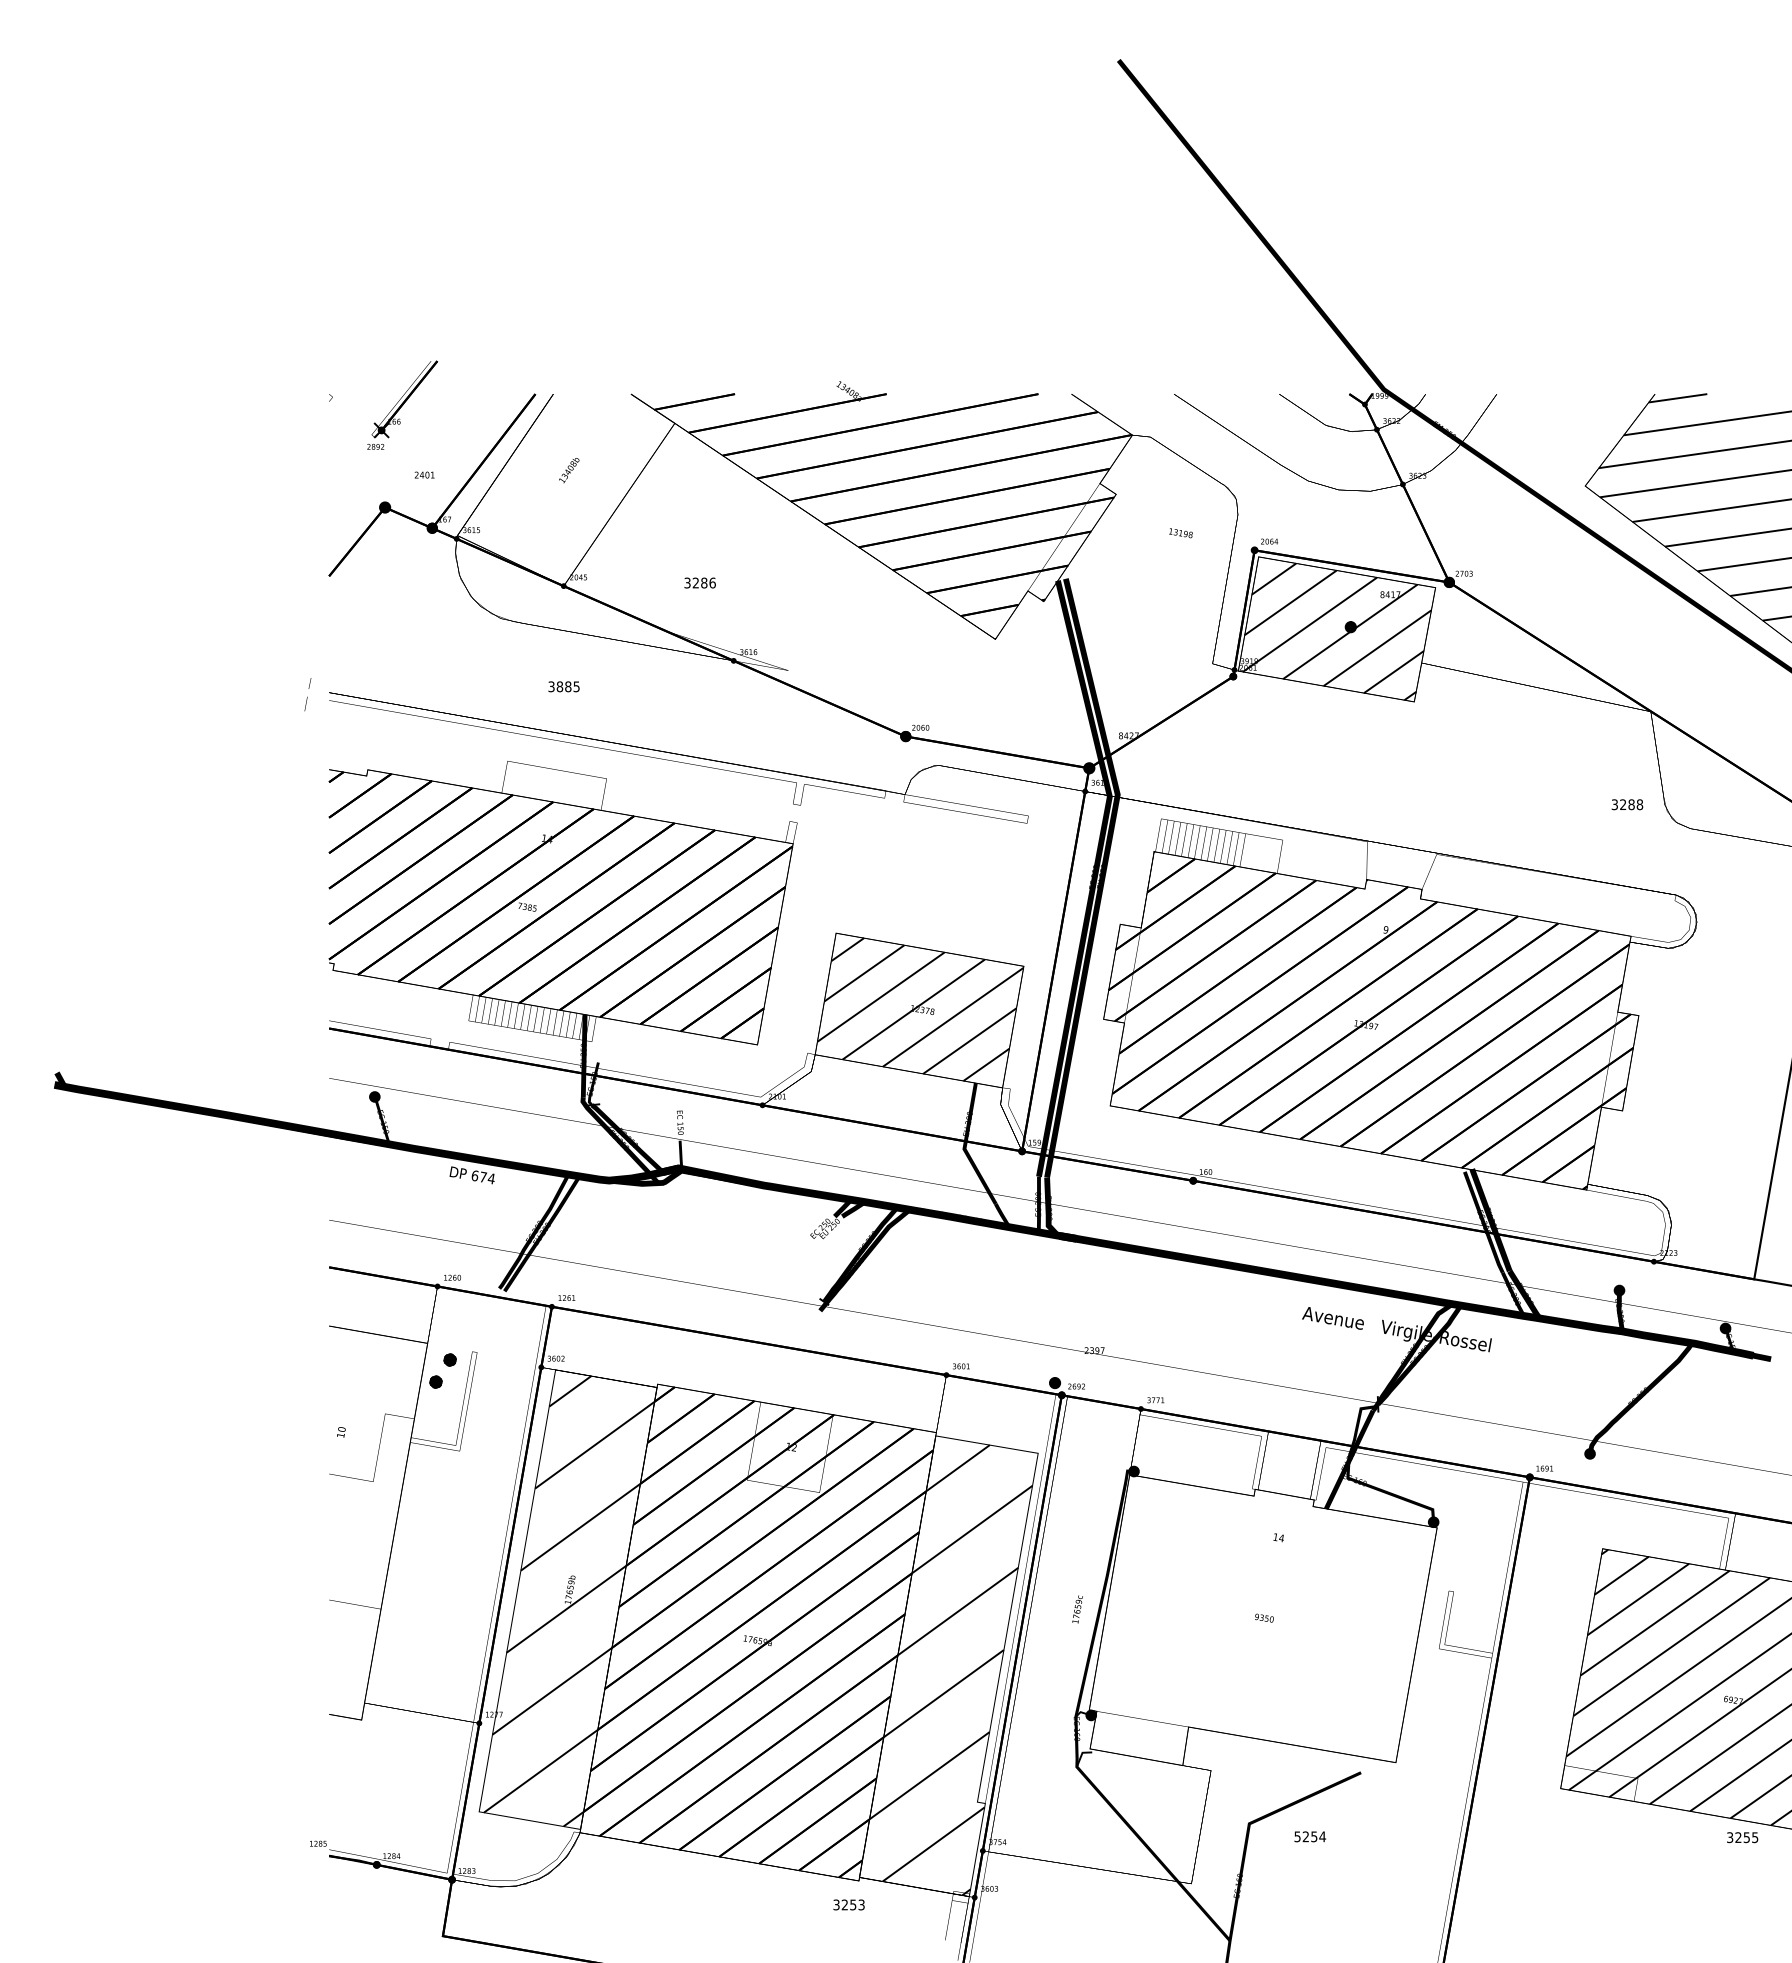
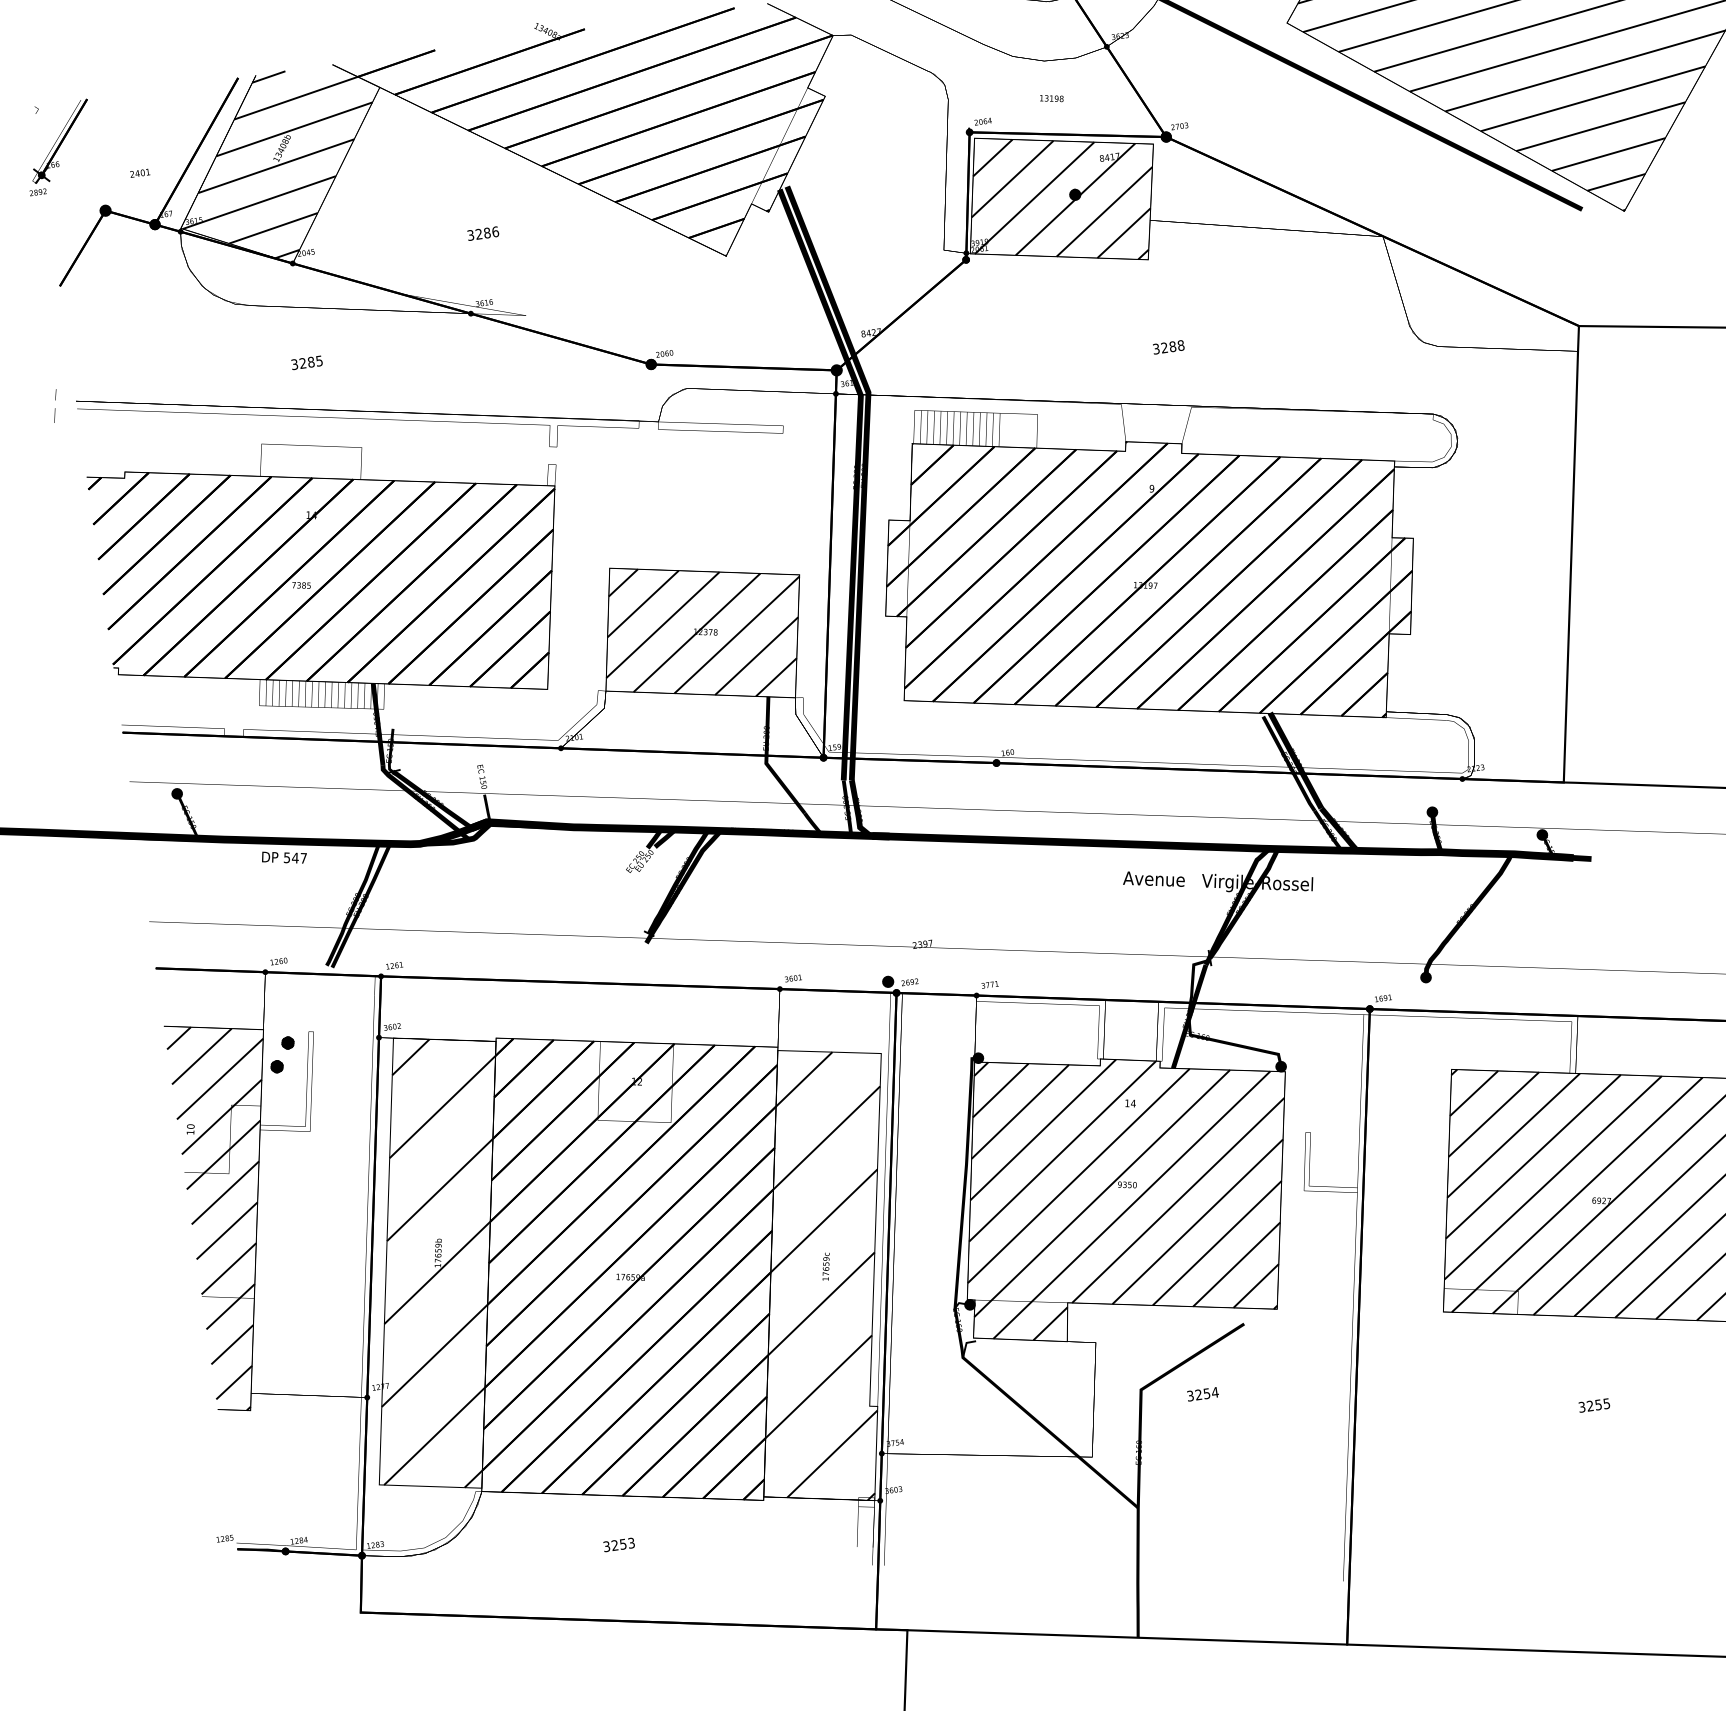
part: (402, 404) -> (58, 146), moved
hatch: (562, 486) -> (277, 165), added
text: (1180, 533) -> (1051, 98), moved
text: (699, 582) -> (482, 233), moved
text: (559, 686) -> (302, 363), 3885 -> 3285
text: (1627, 804) -> (1168, 347), moved
text: (483, 1177) -> (295, 858), 674 -> 547
hatch: (377, 1524) -> (239, 1215), added
text: (1077, 1609) -> (826, 1266), moved
hatch: (1262, 1619) -> (1125, 1186), added
text: (1297, 1836) -> (1190, 1395), 5254 -> 3254
text: (1742, 1837) -> (1594, 1405), moved
text: (848, 1904) -> (618, 1544), moved

